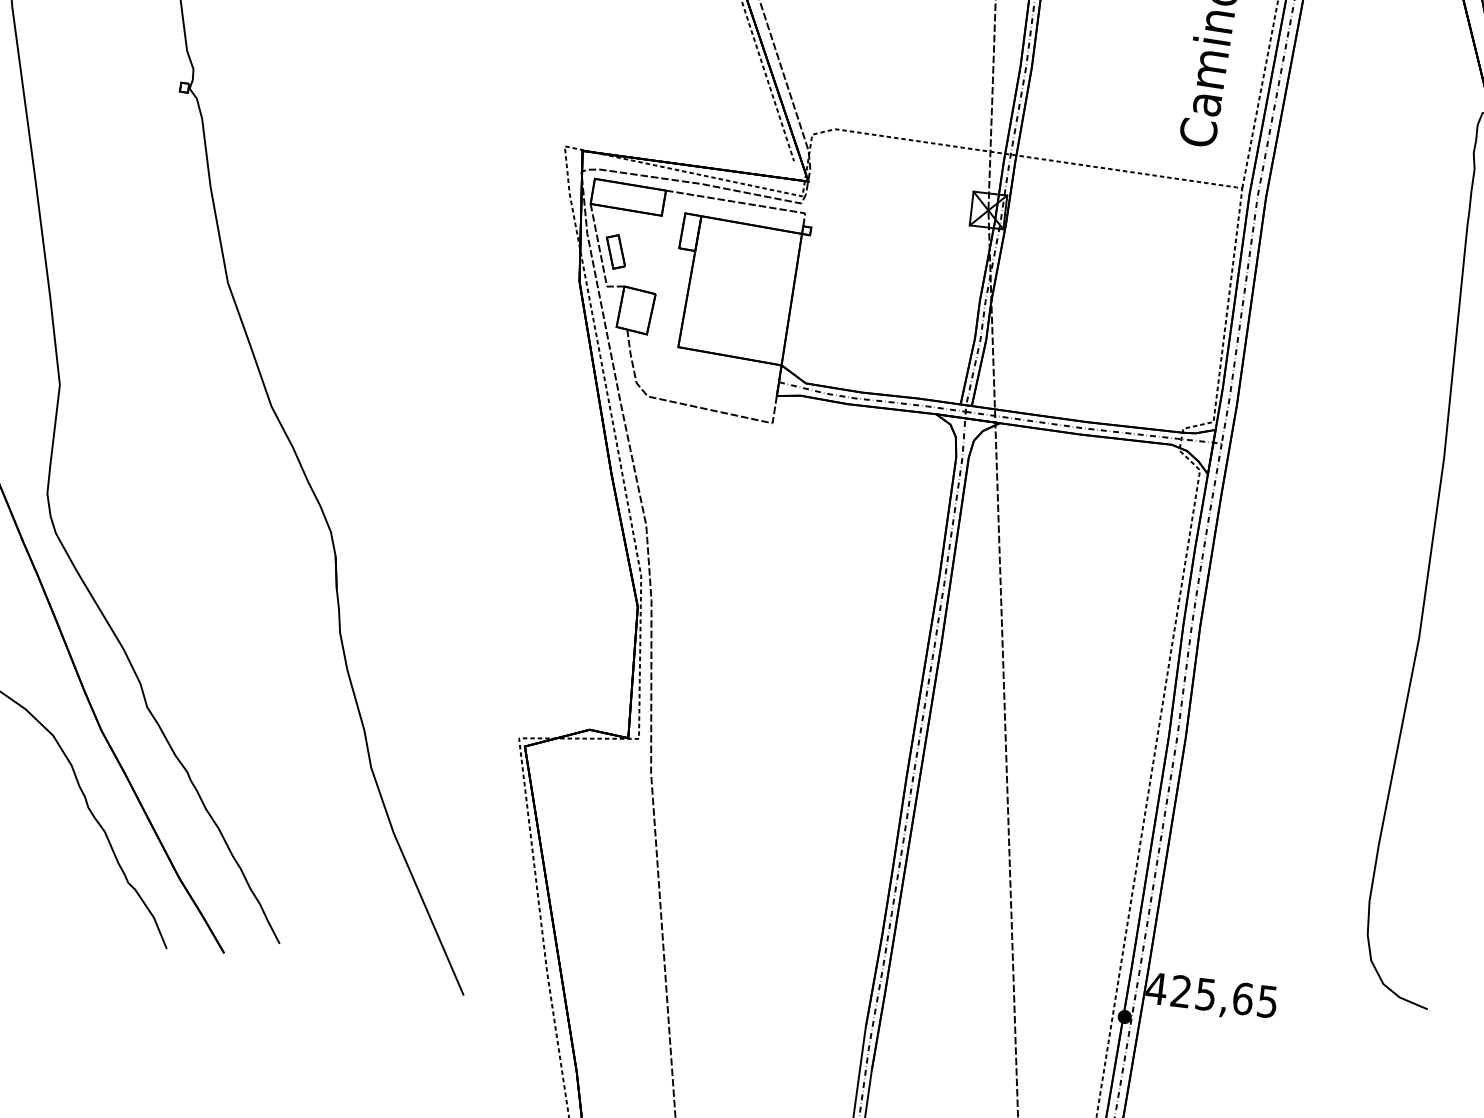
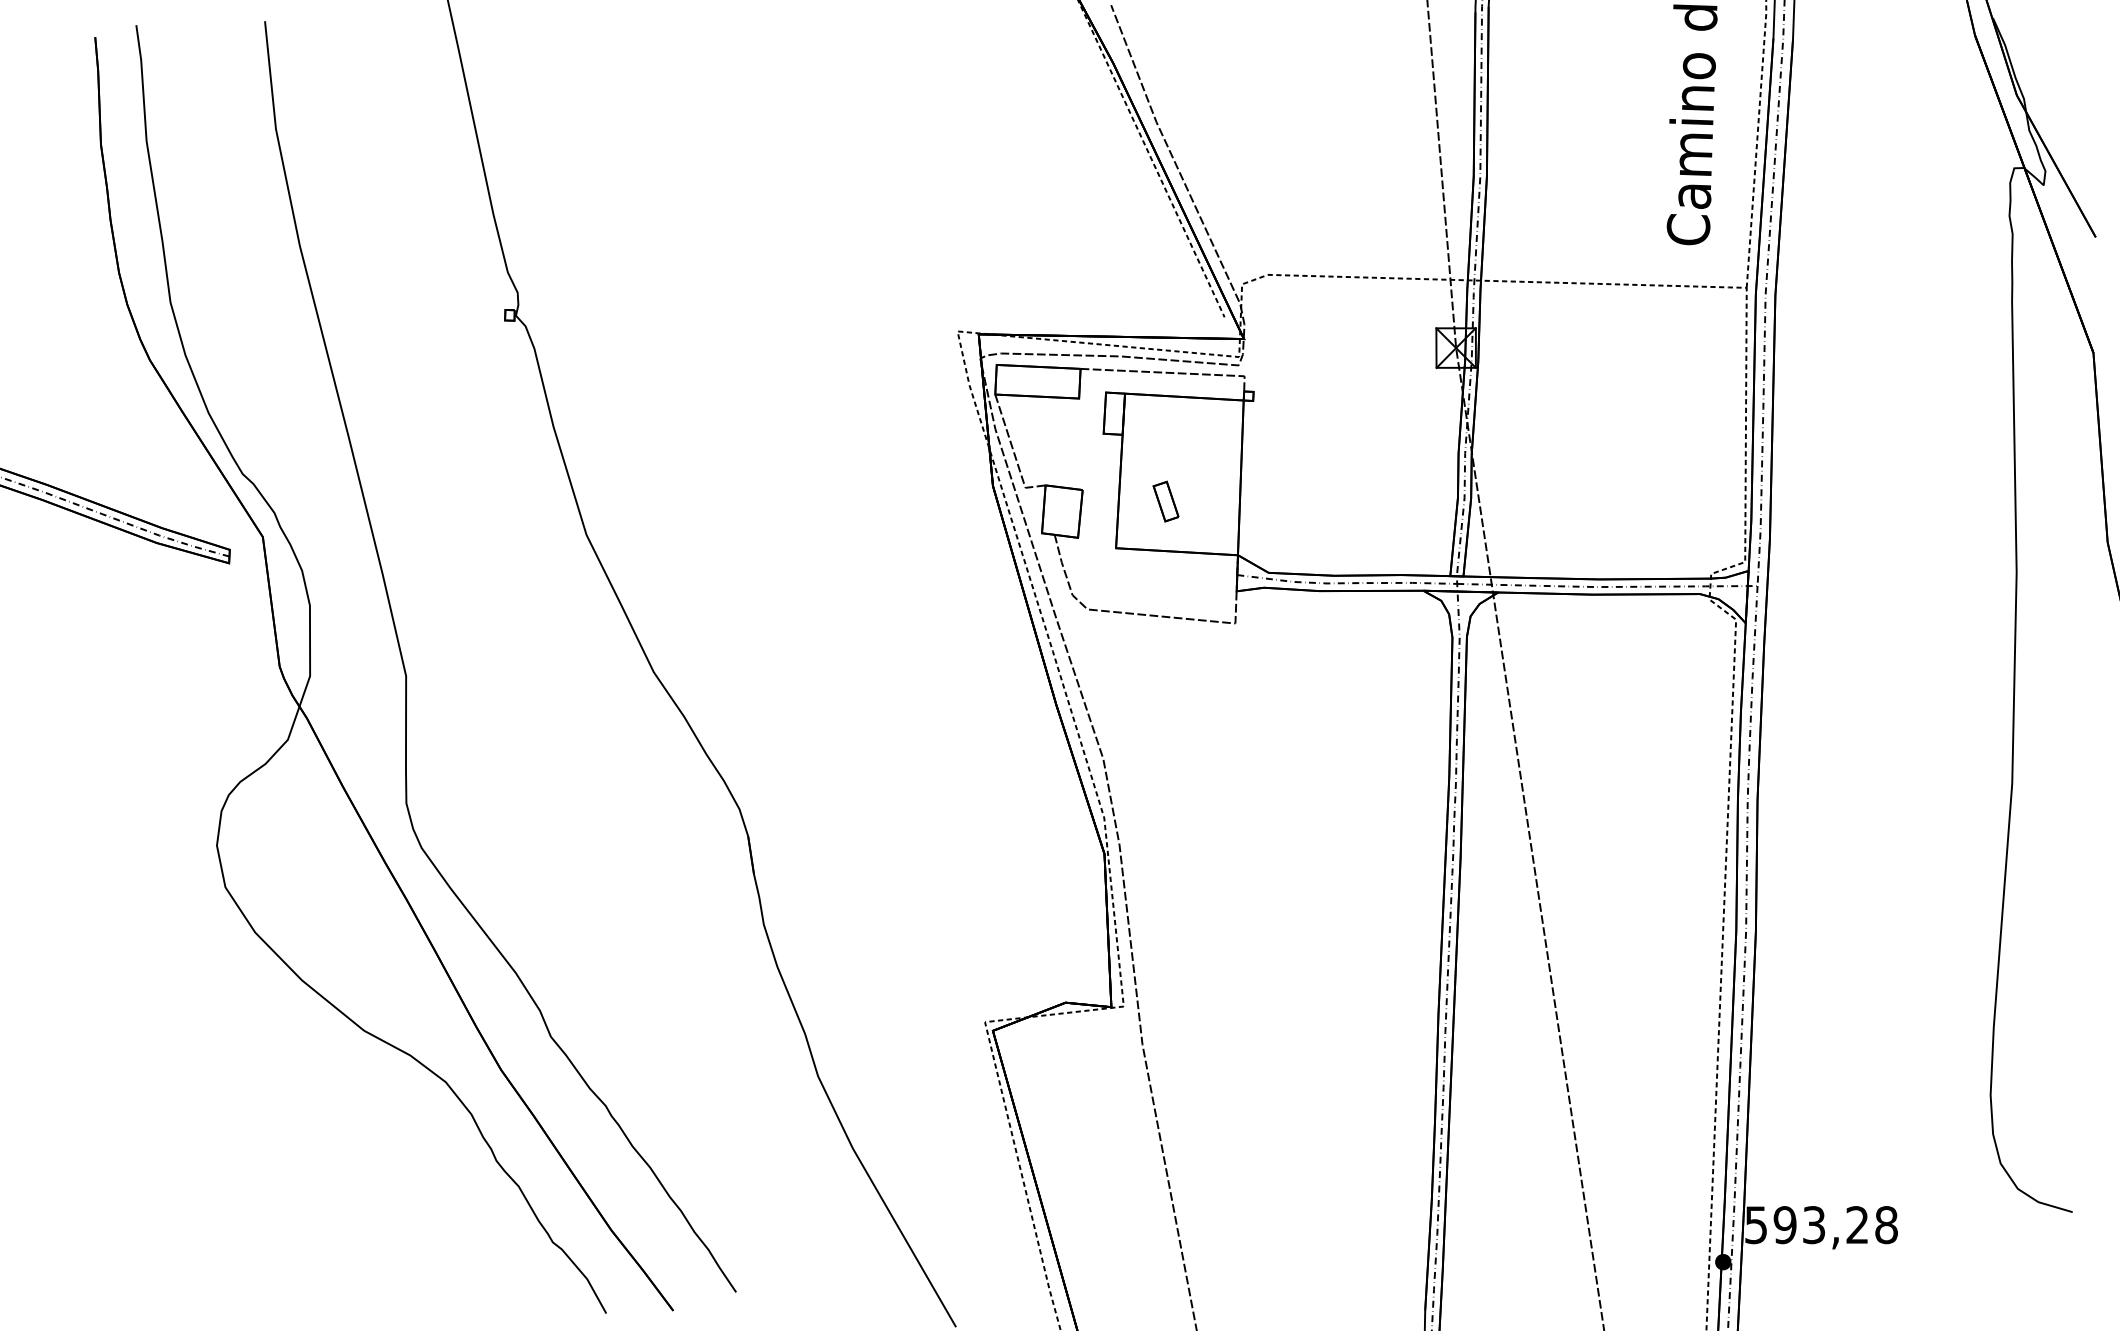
part: (615, 251) -> (1165, 501), moved
text: (1211, 995) -> (1820, 1225), 425,65 -> 593,28

